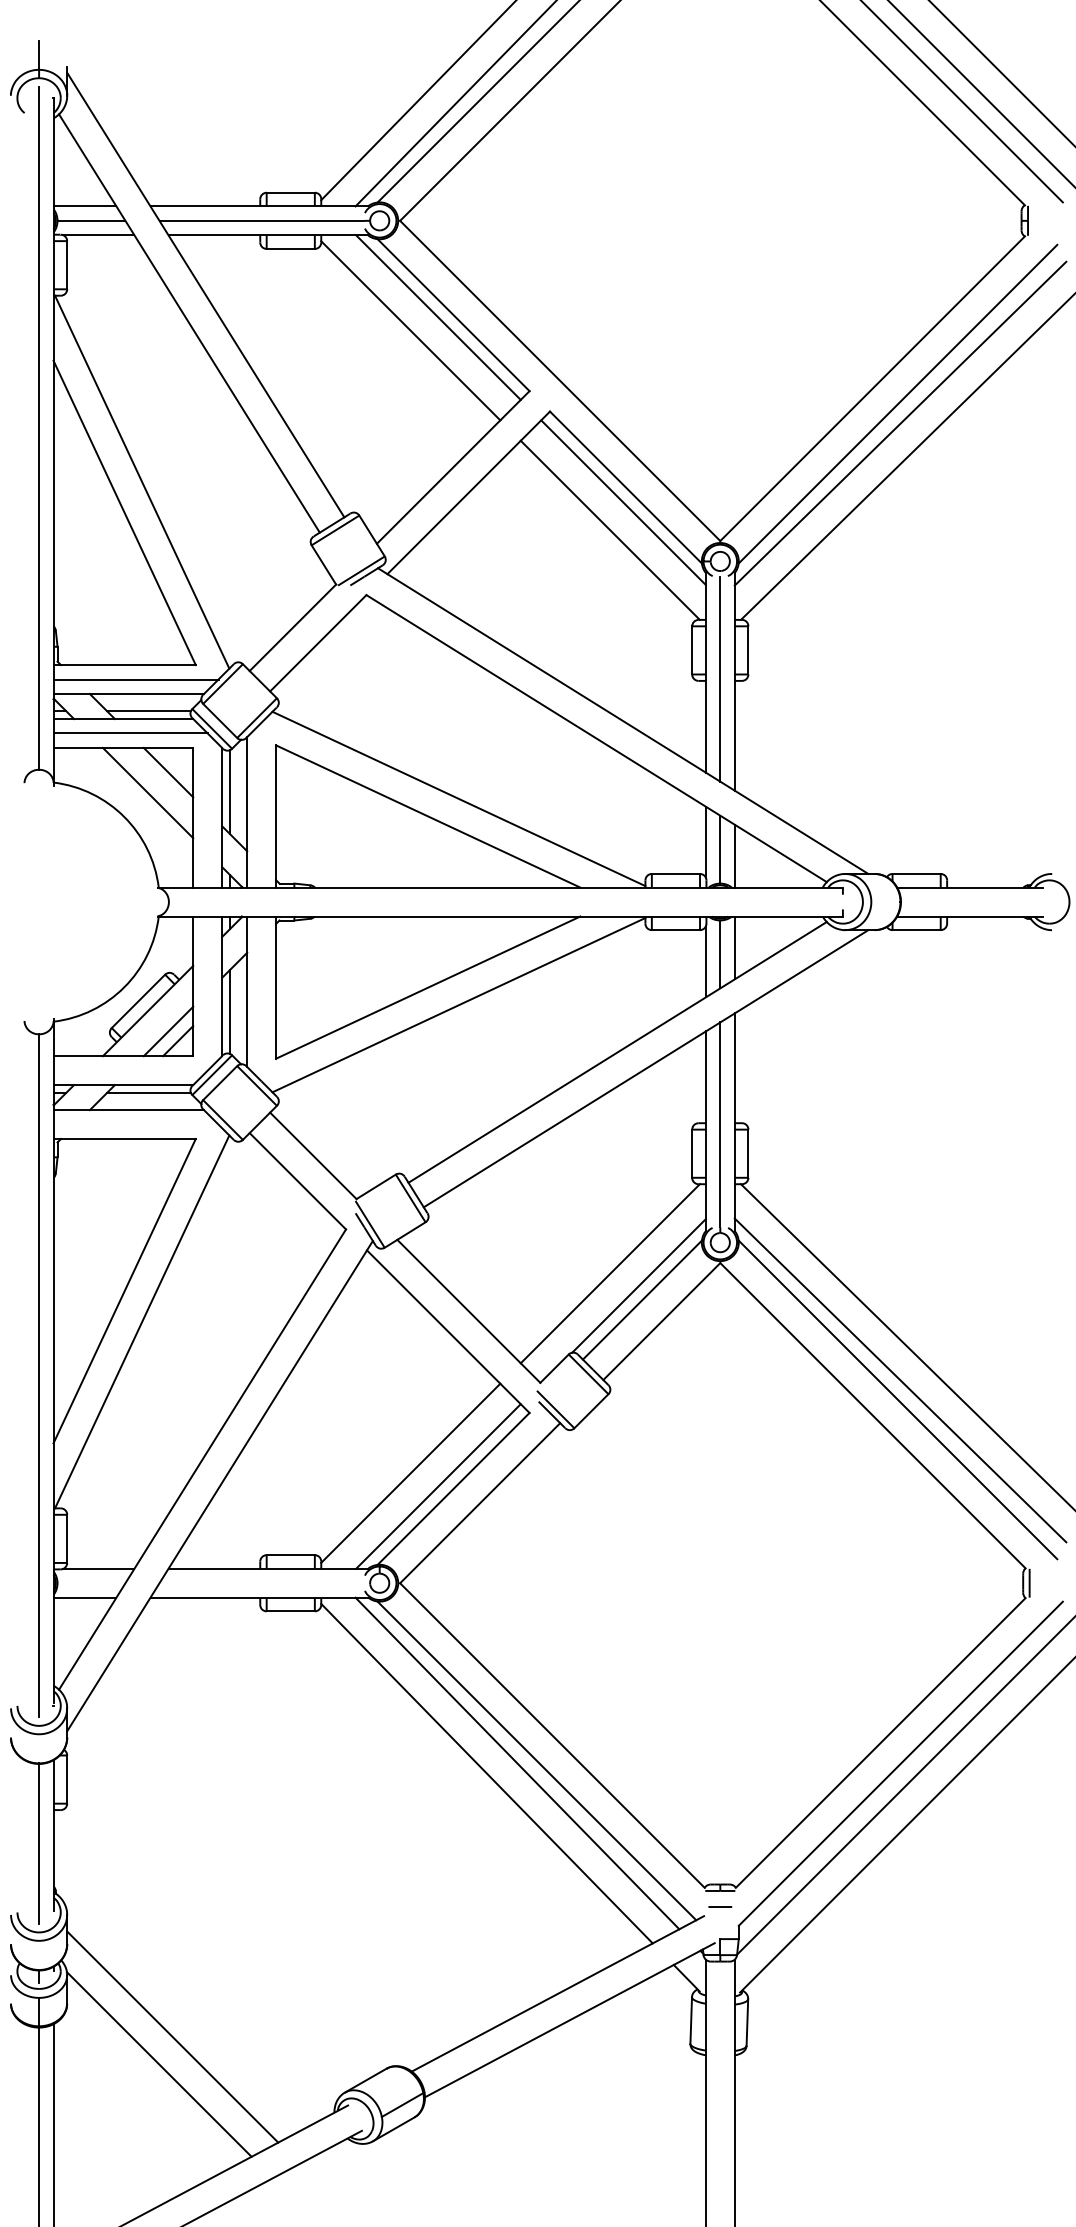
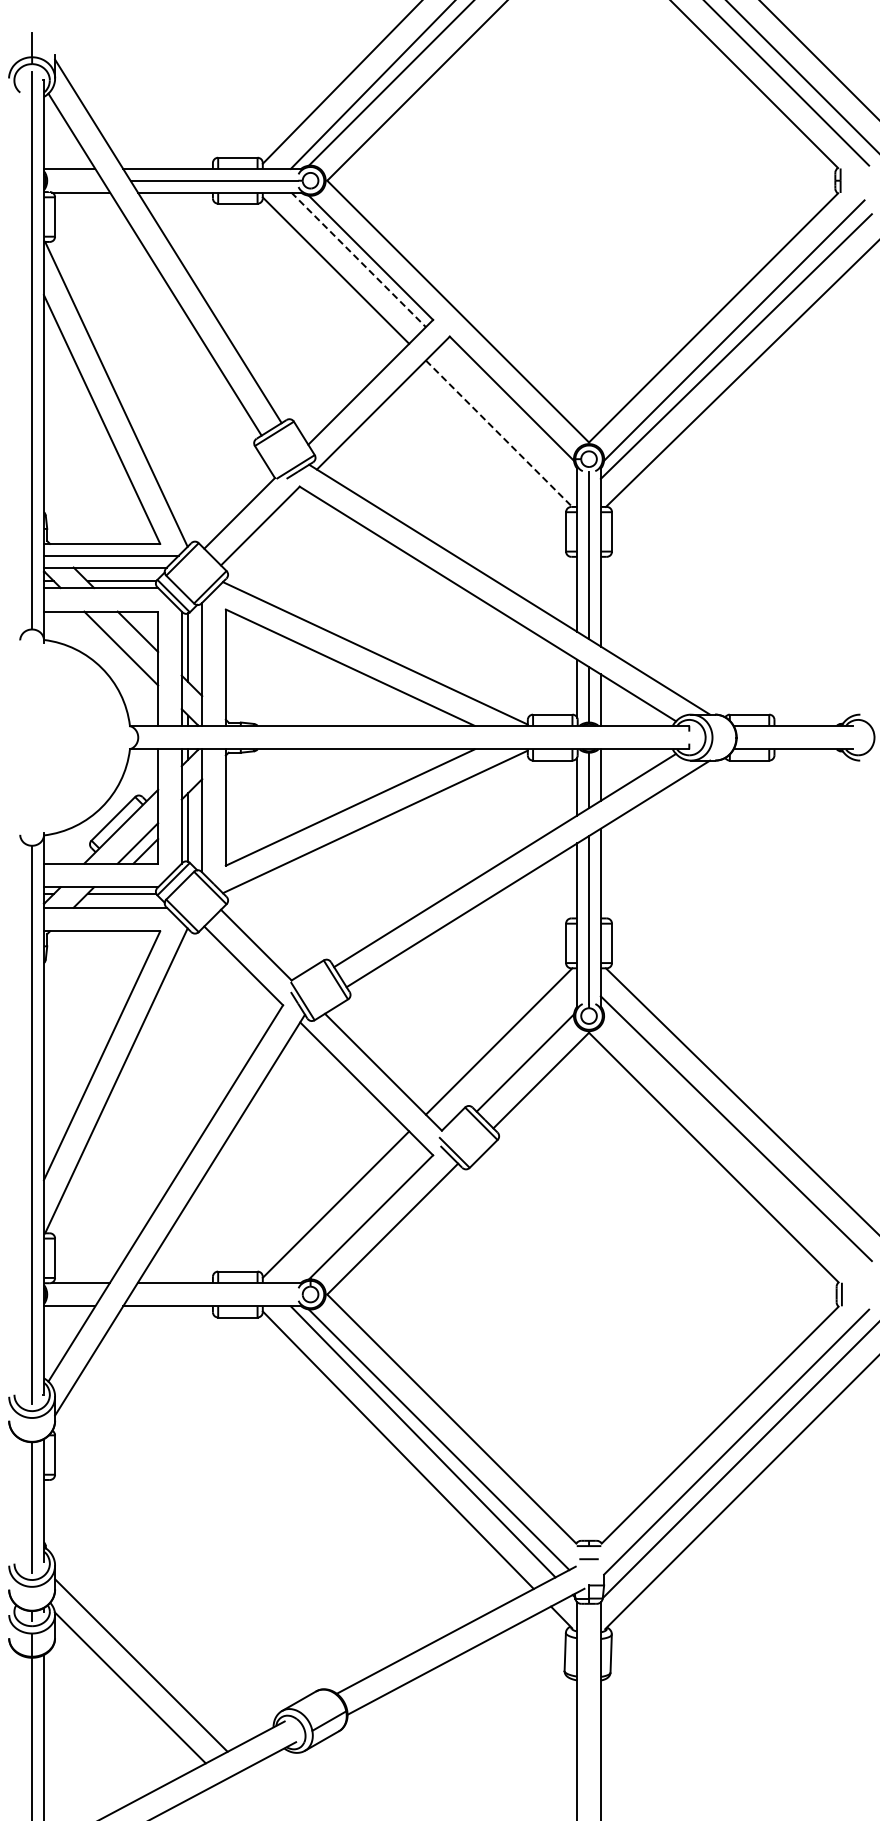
line: (90, 220) -> (74, 180), removed
line: (438, 318) -> (358, 260), solid -> dashed
line: (623, 501) -> (509, 410), removed
line: (610, 530) -> (499, 433), solid -> dashed
line: (130, 733) -> (106, 599), removed
line: (638, 1285) -> (522, 1051), removed
line: (897, 1399) -> (733, 1144), removed
line: (438, 1486) -> (358, 1215), removed

